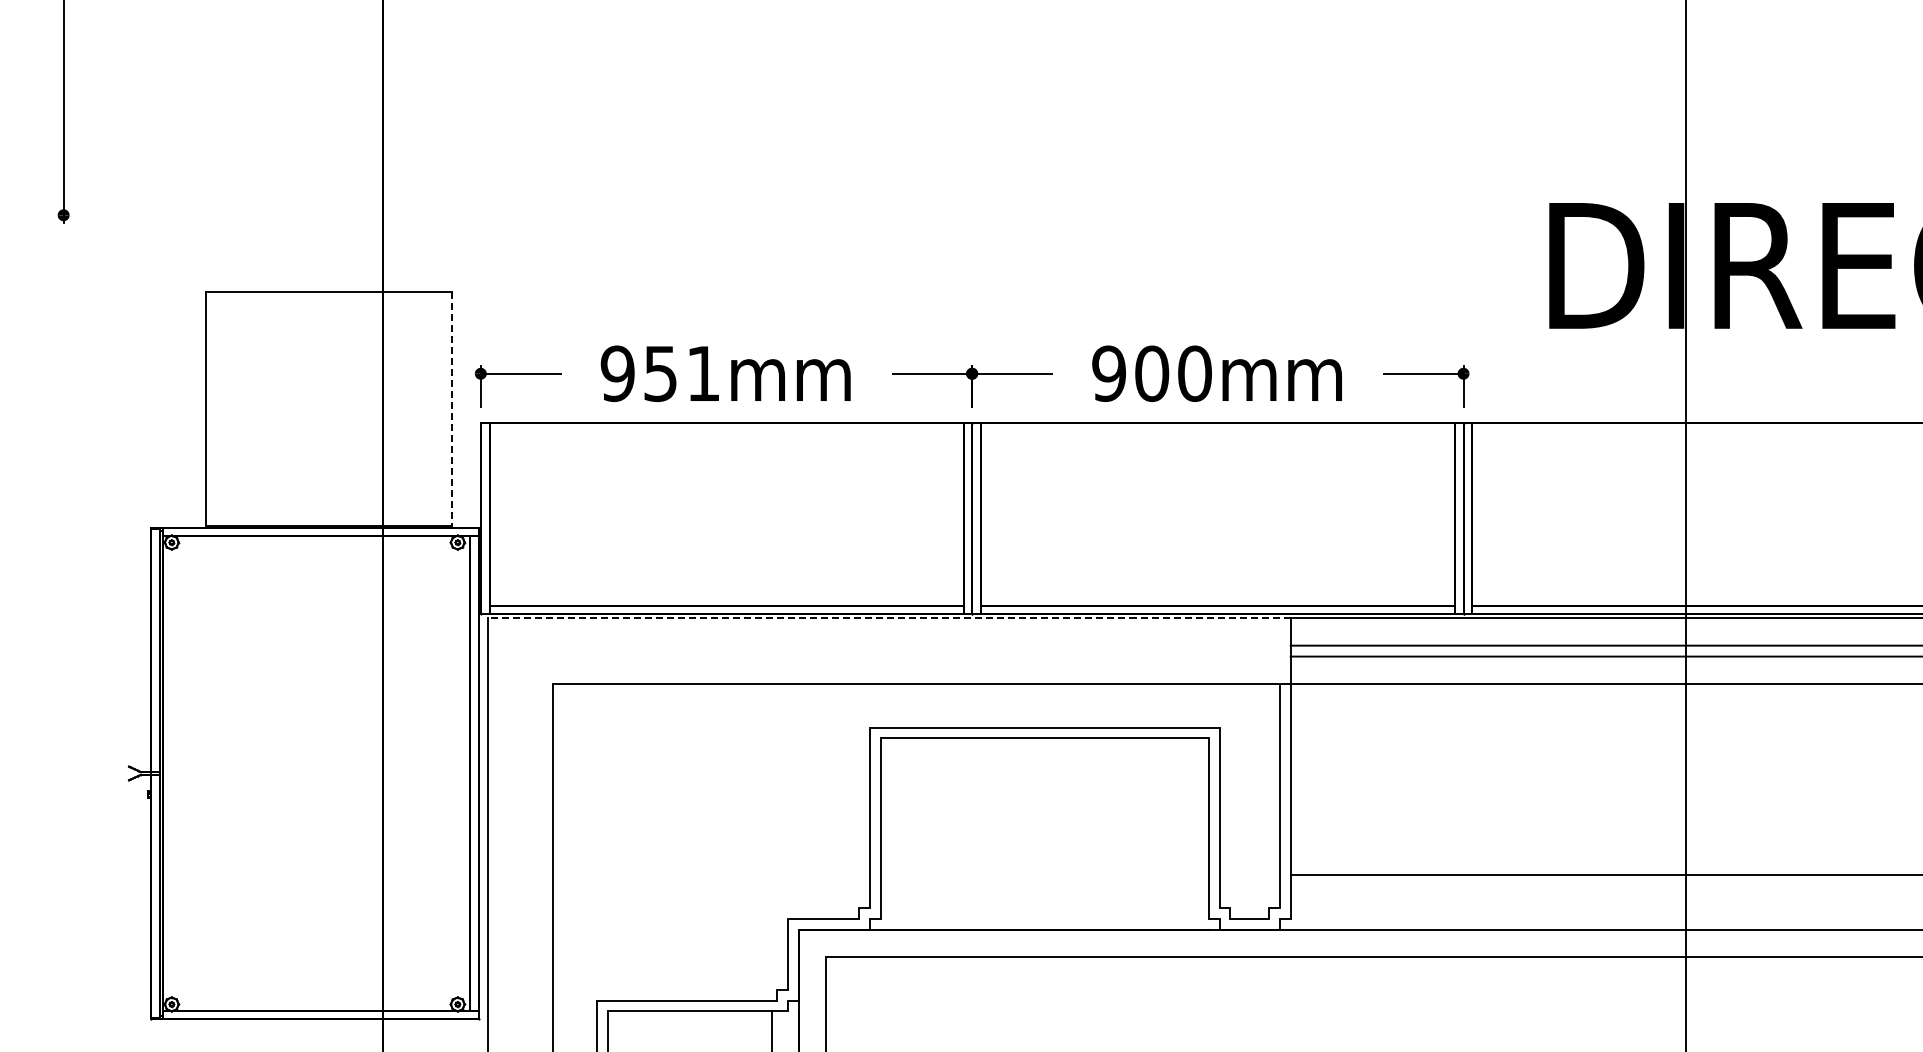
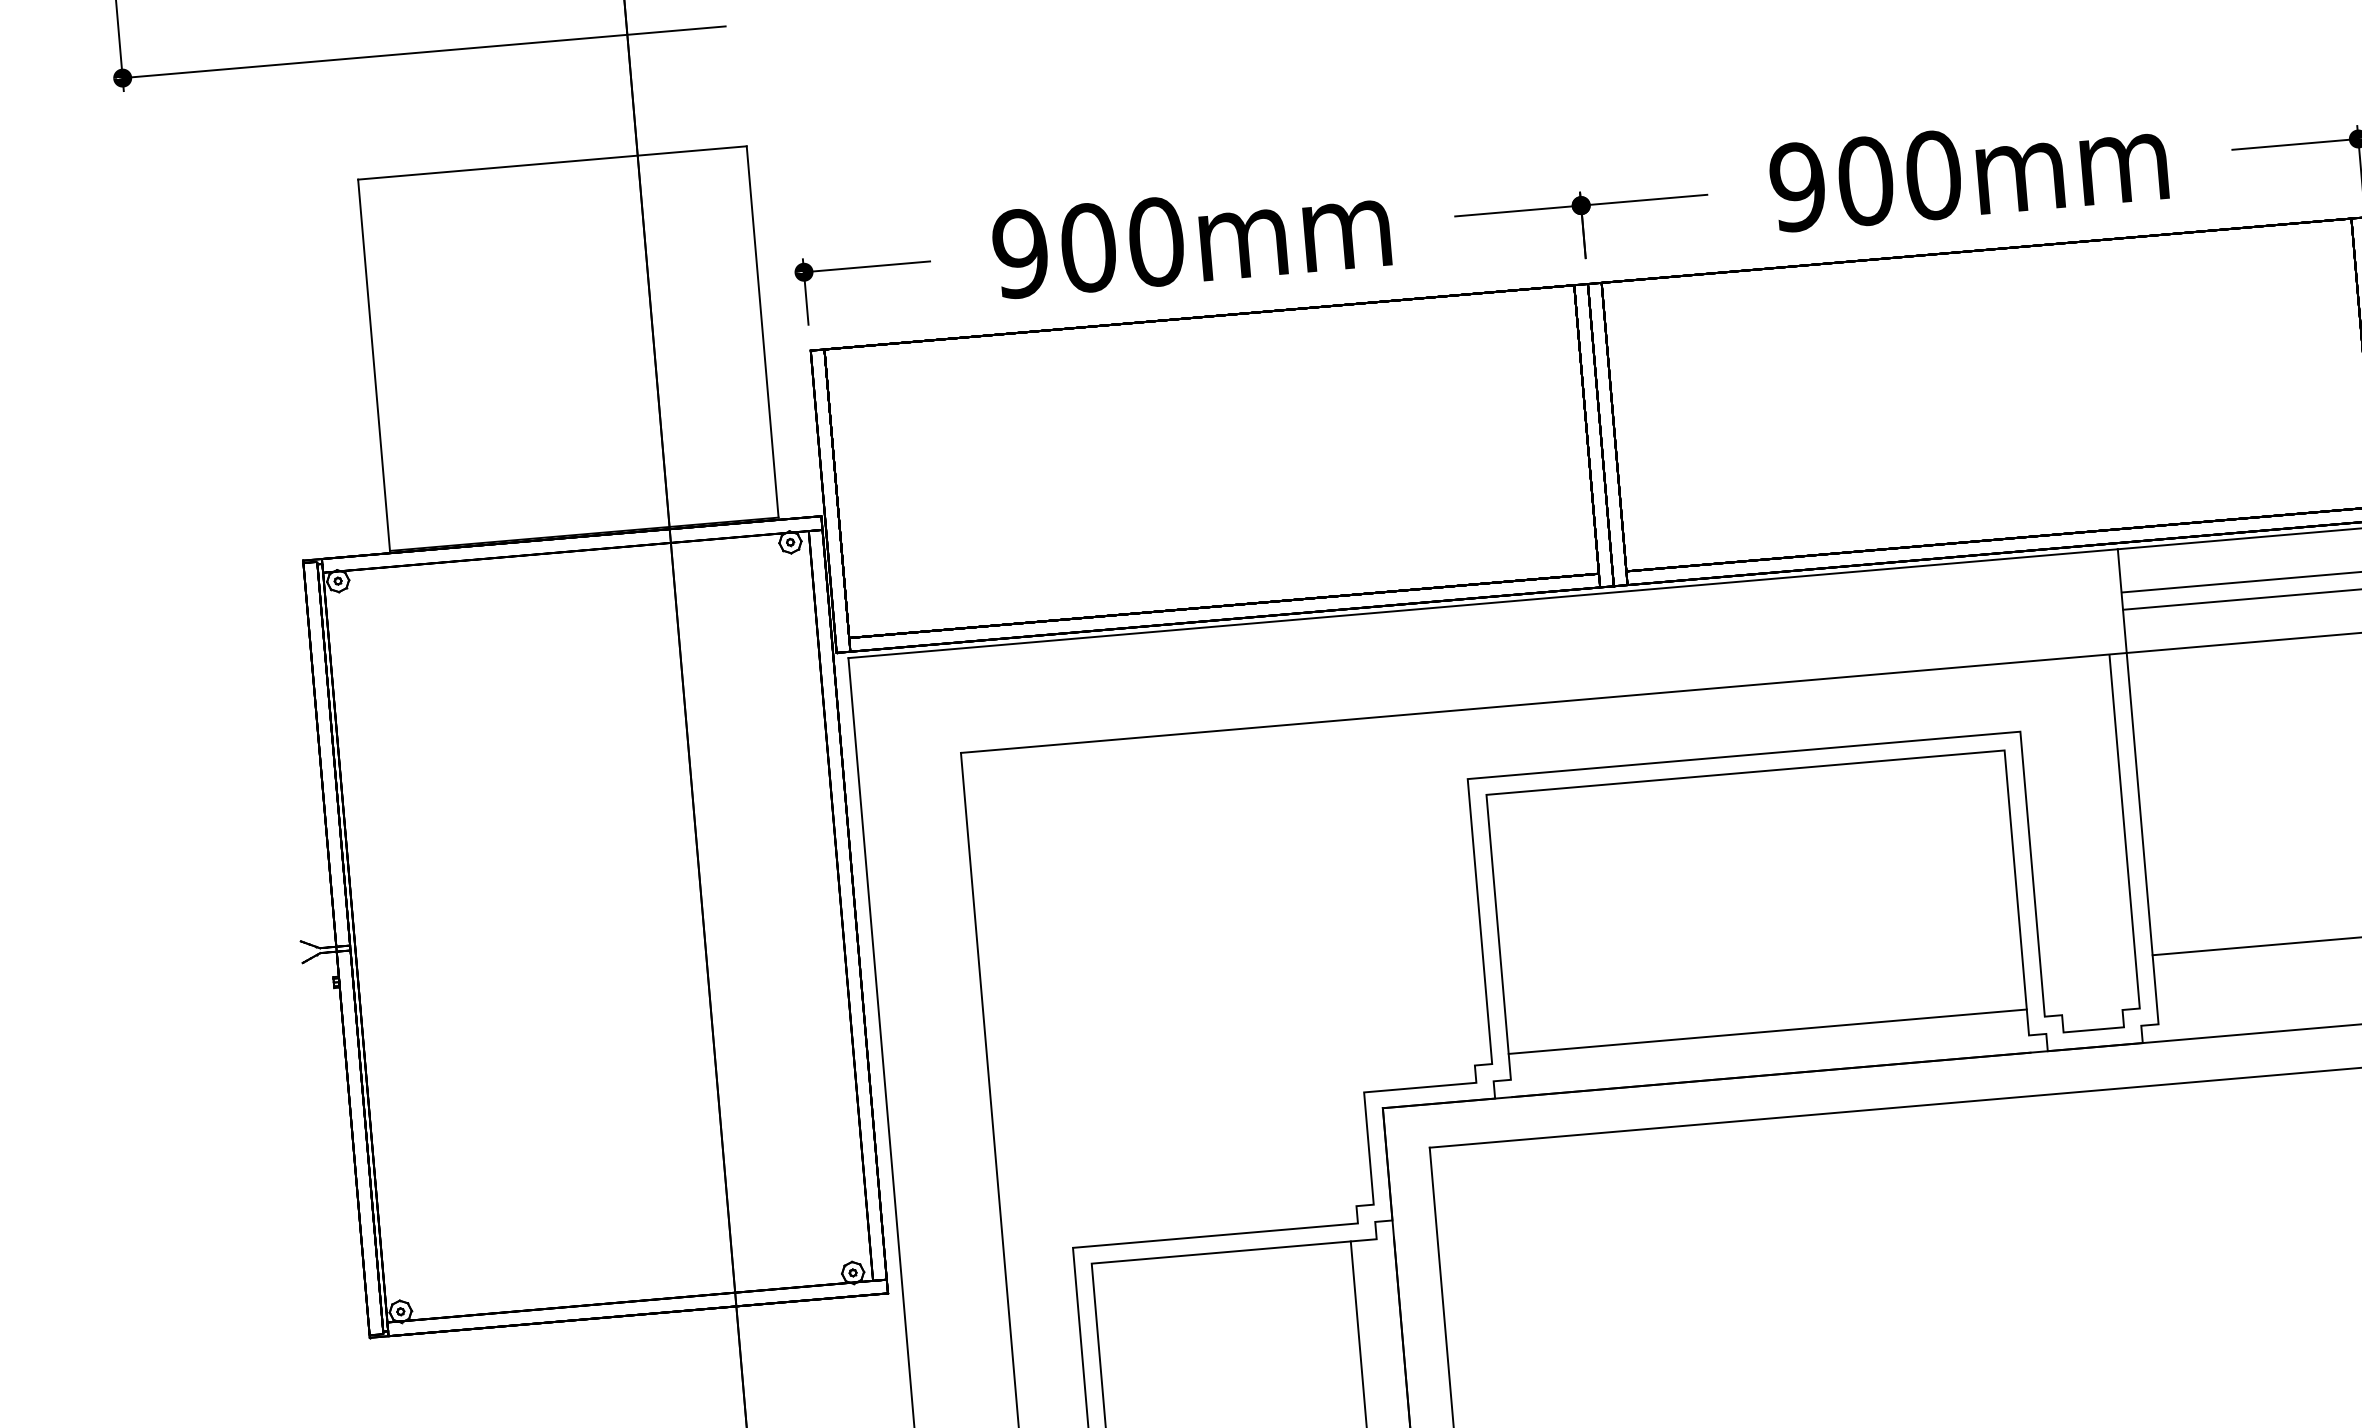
line: (253, 215) -> (423, 52), added
text: (682, 373) -> (1122, 244), 951mm -> 900mm
line: (451, 409) -> (762, 332), dashed -> solid
line: (888, 618) -> (1482, 604), dashed -> solid
line: (1044, 902) -> (1767, 1032), added

